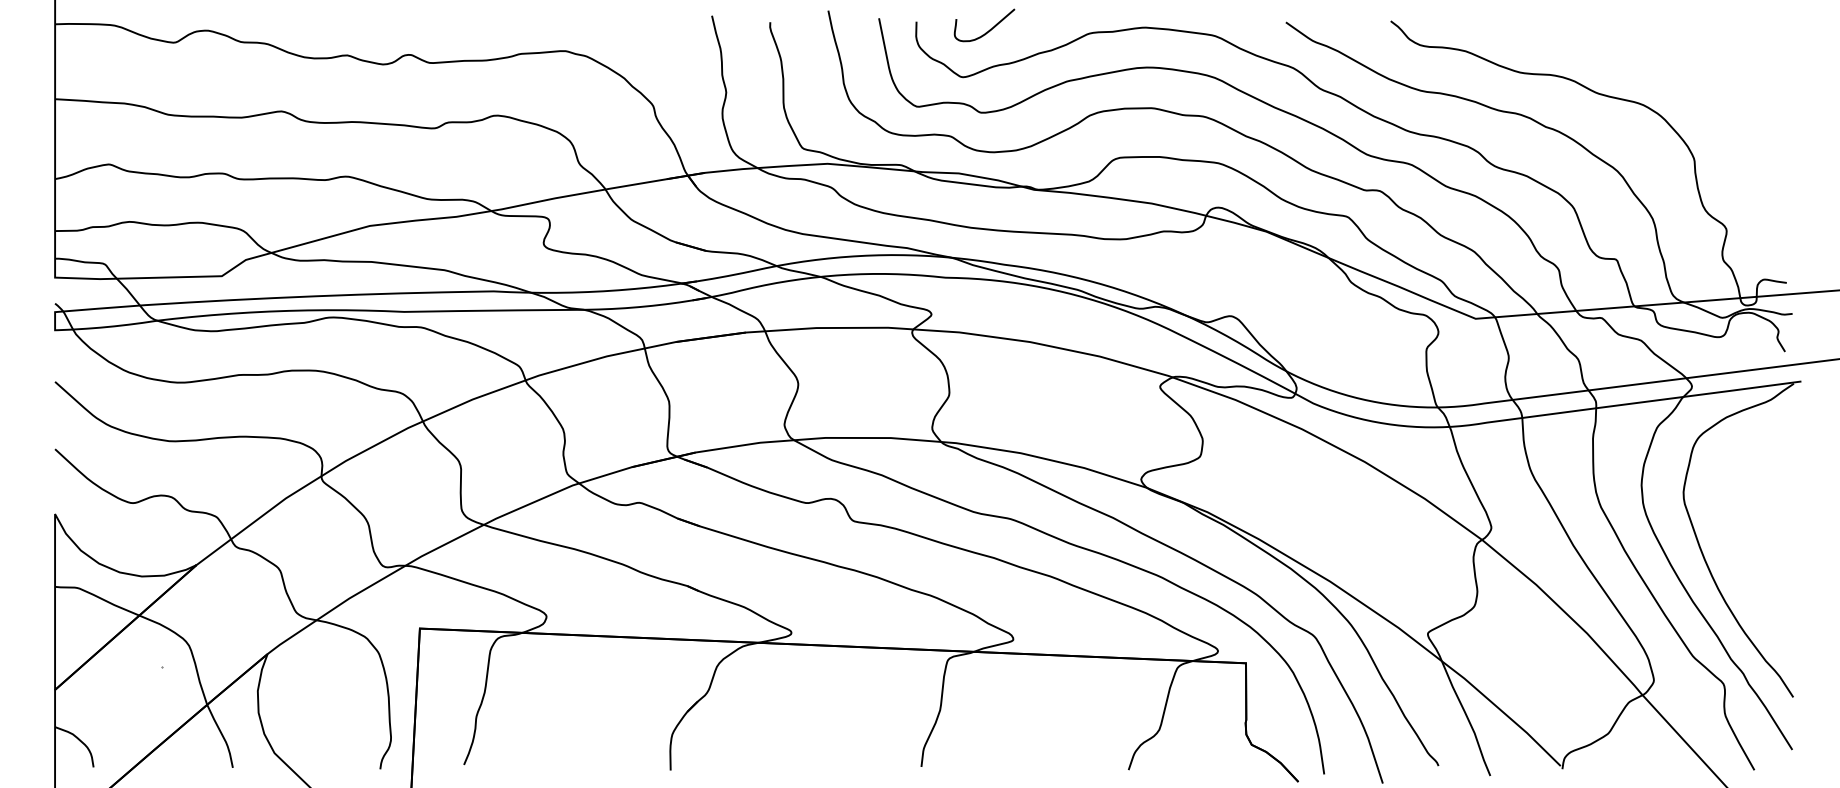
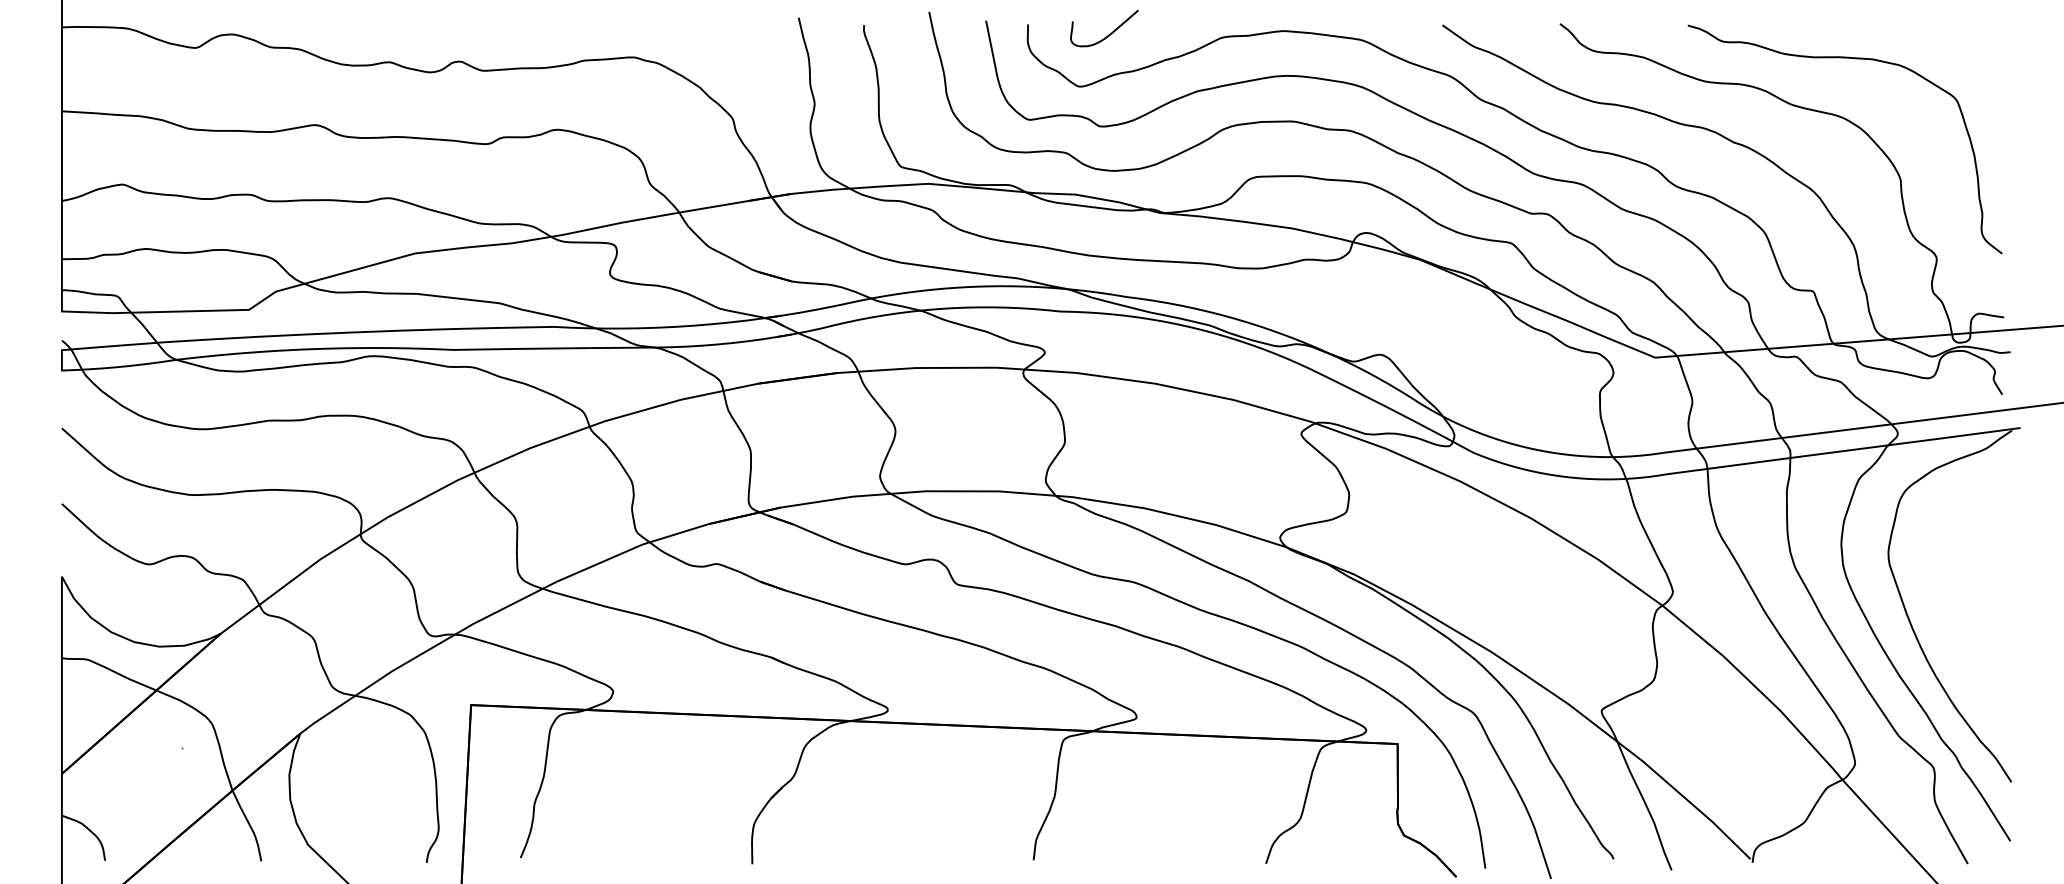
curve: (1653, 52) -> (1854, 59), added

